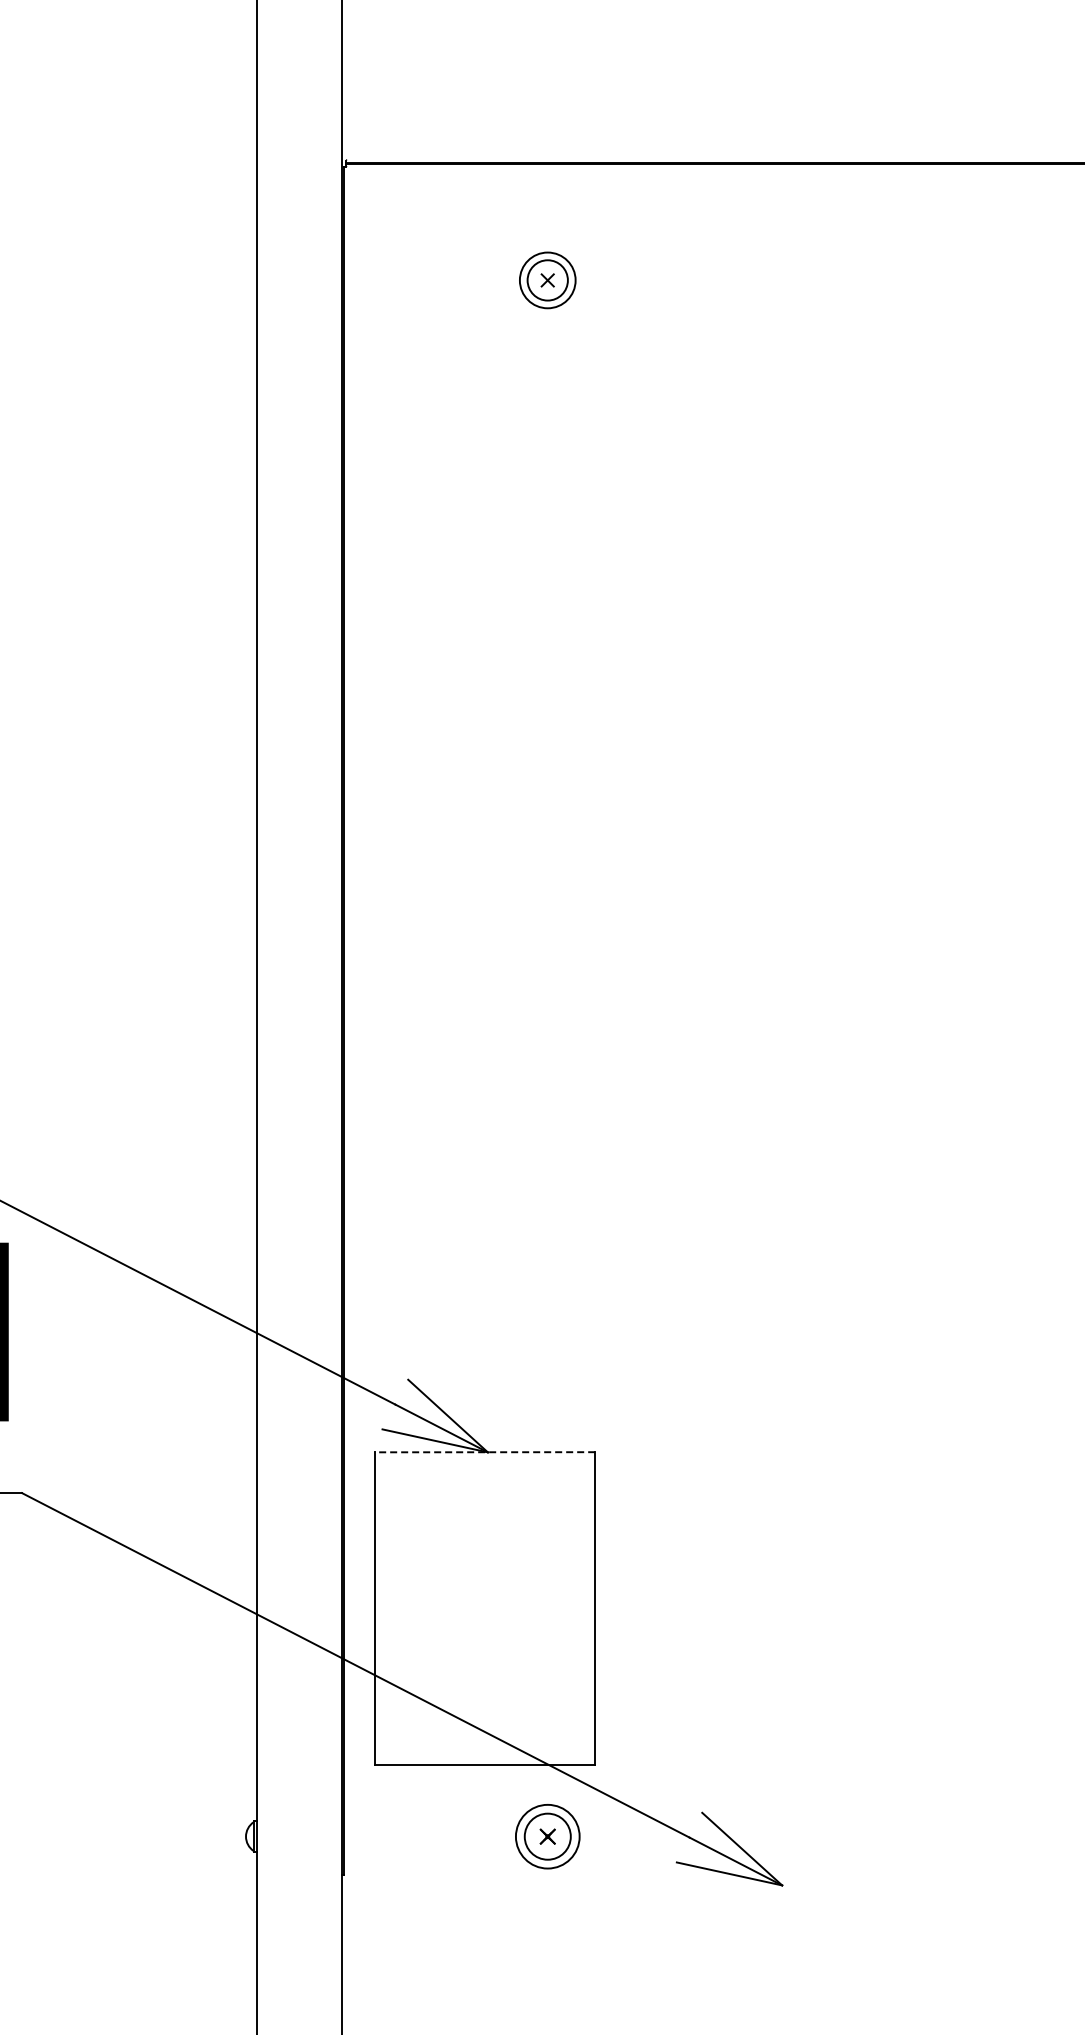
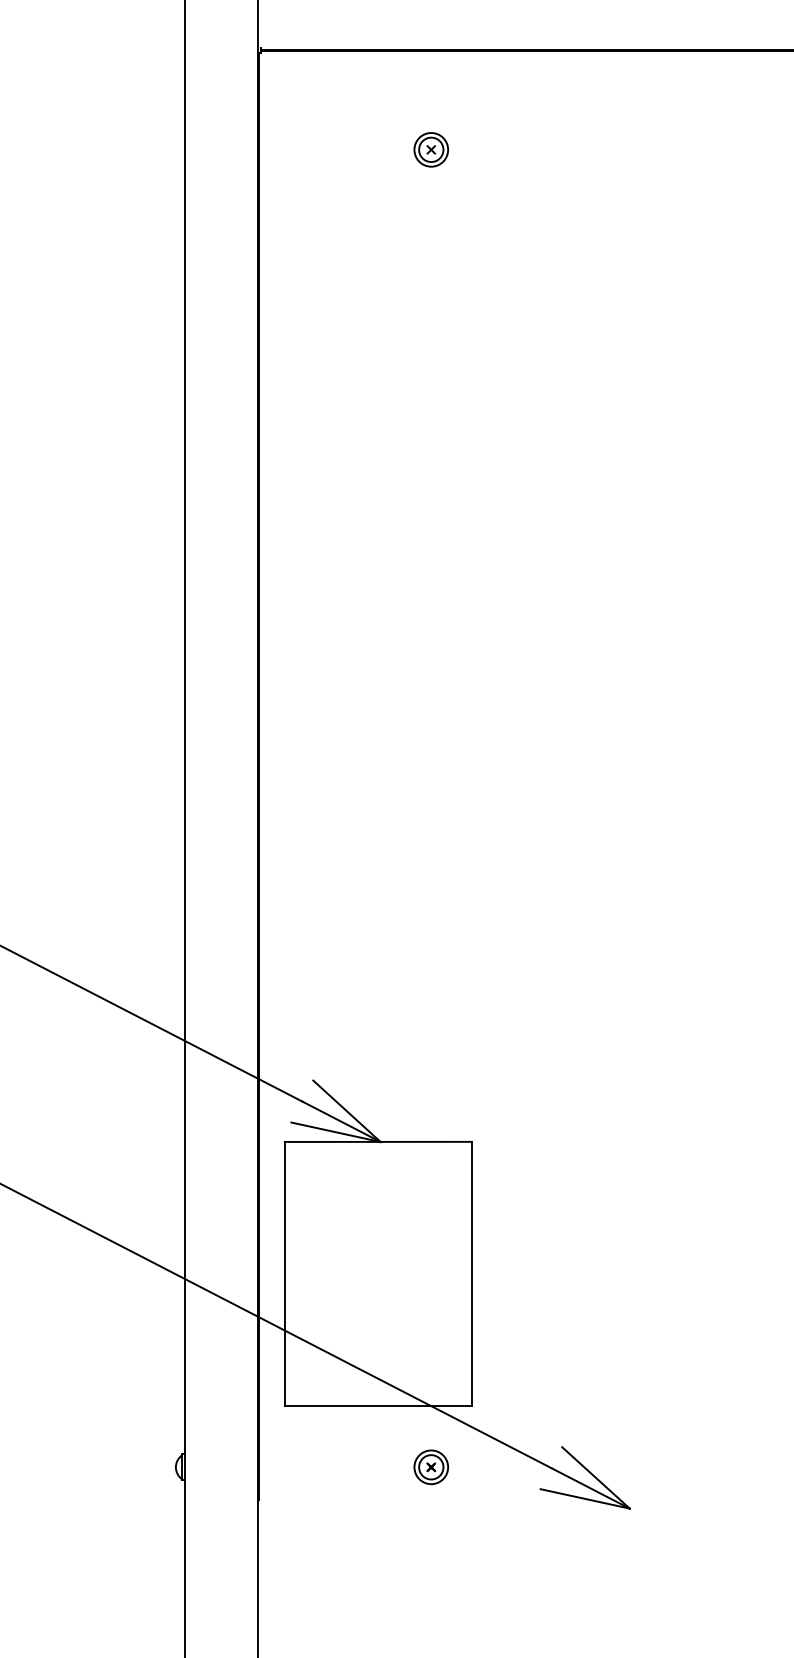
part: (547, 280) -> (431, 149), size x0.71
line: (484, 1452) -> (377, 1142), dashed -> solid
part: (547, 1836) -> (431, 1467), size x0.62

